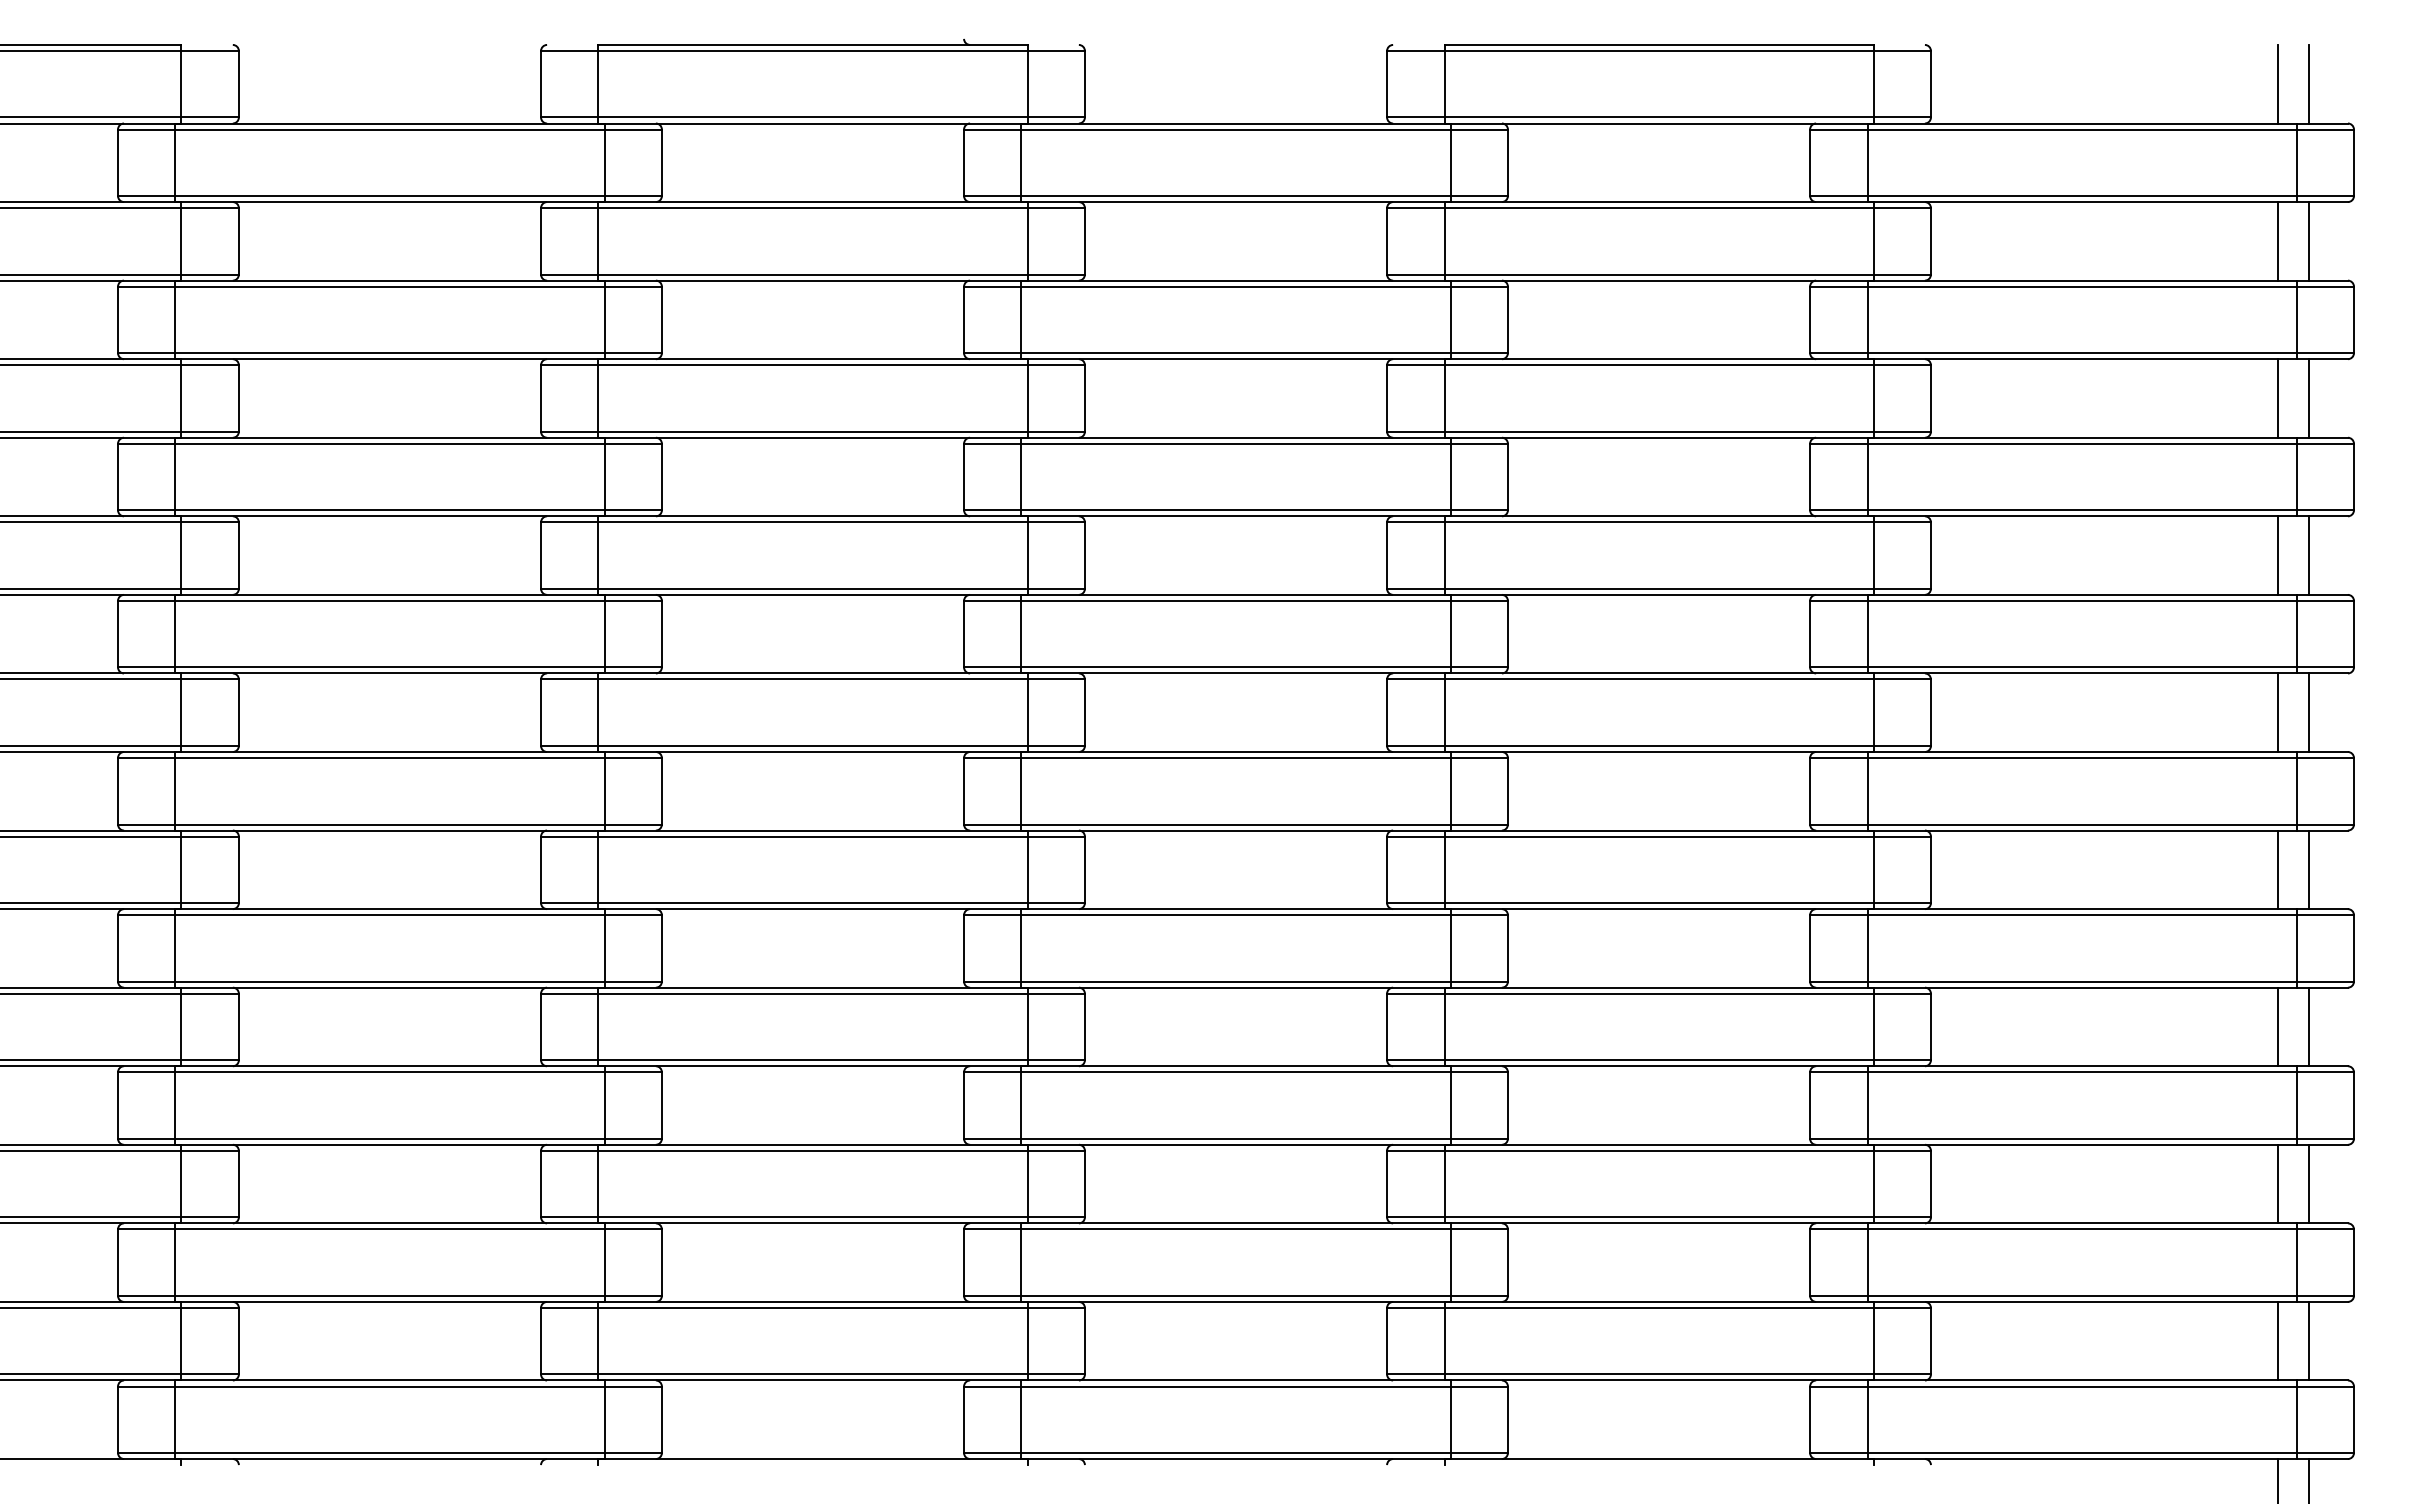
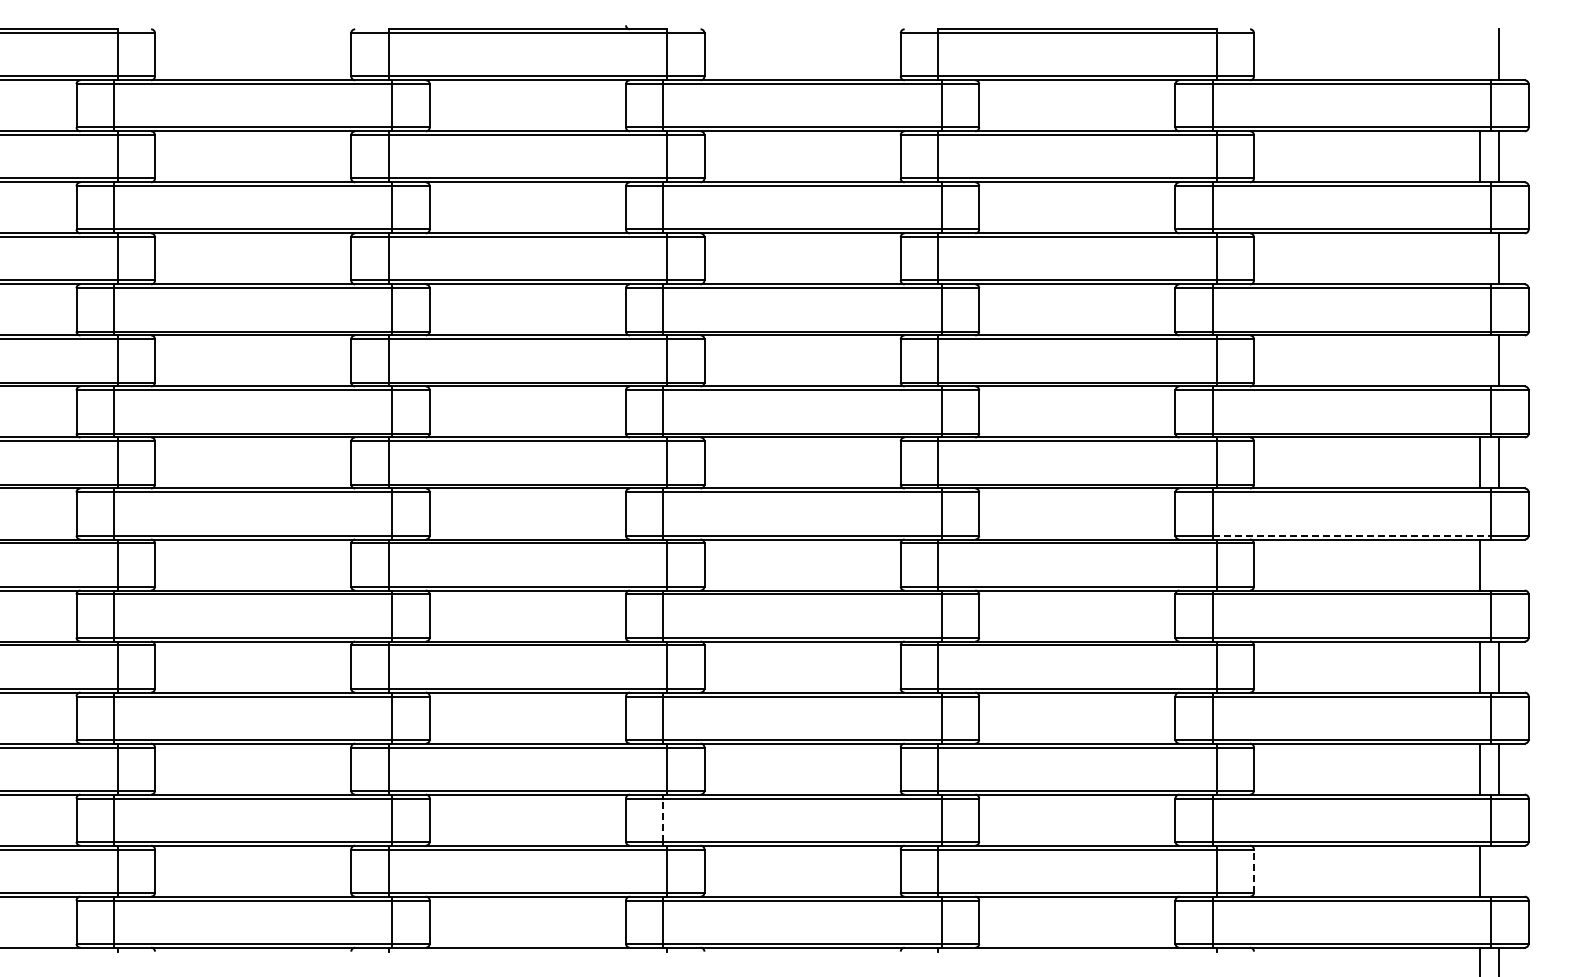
line: (2278, 83) -> (1479, 54), removed
line: (2278, 397) -> (1479, 258), removed
line: (2278, 554) -> (1479, 360), removed
line: (2082, 824) -> (1352, 535), solid -> dashed
line: (2308, 869) -> (1499, 564), removed
line: (1021, 1263) -> (663, 820), solid -> dashed
line: (2308, 1340) -> (1499, 870), removed
line: (1930, 1341) -> (1253, 871), solid -> dashed

